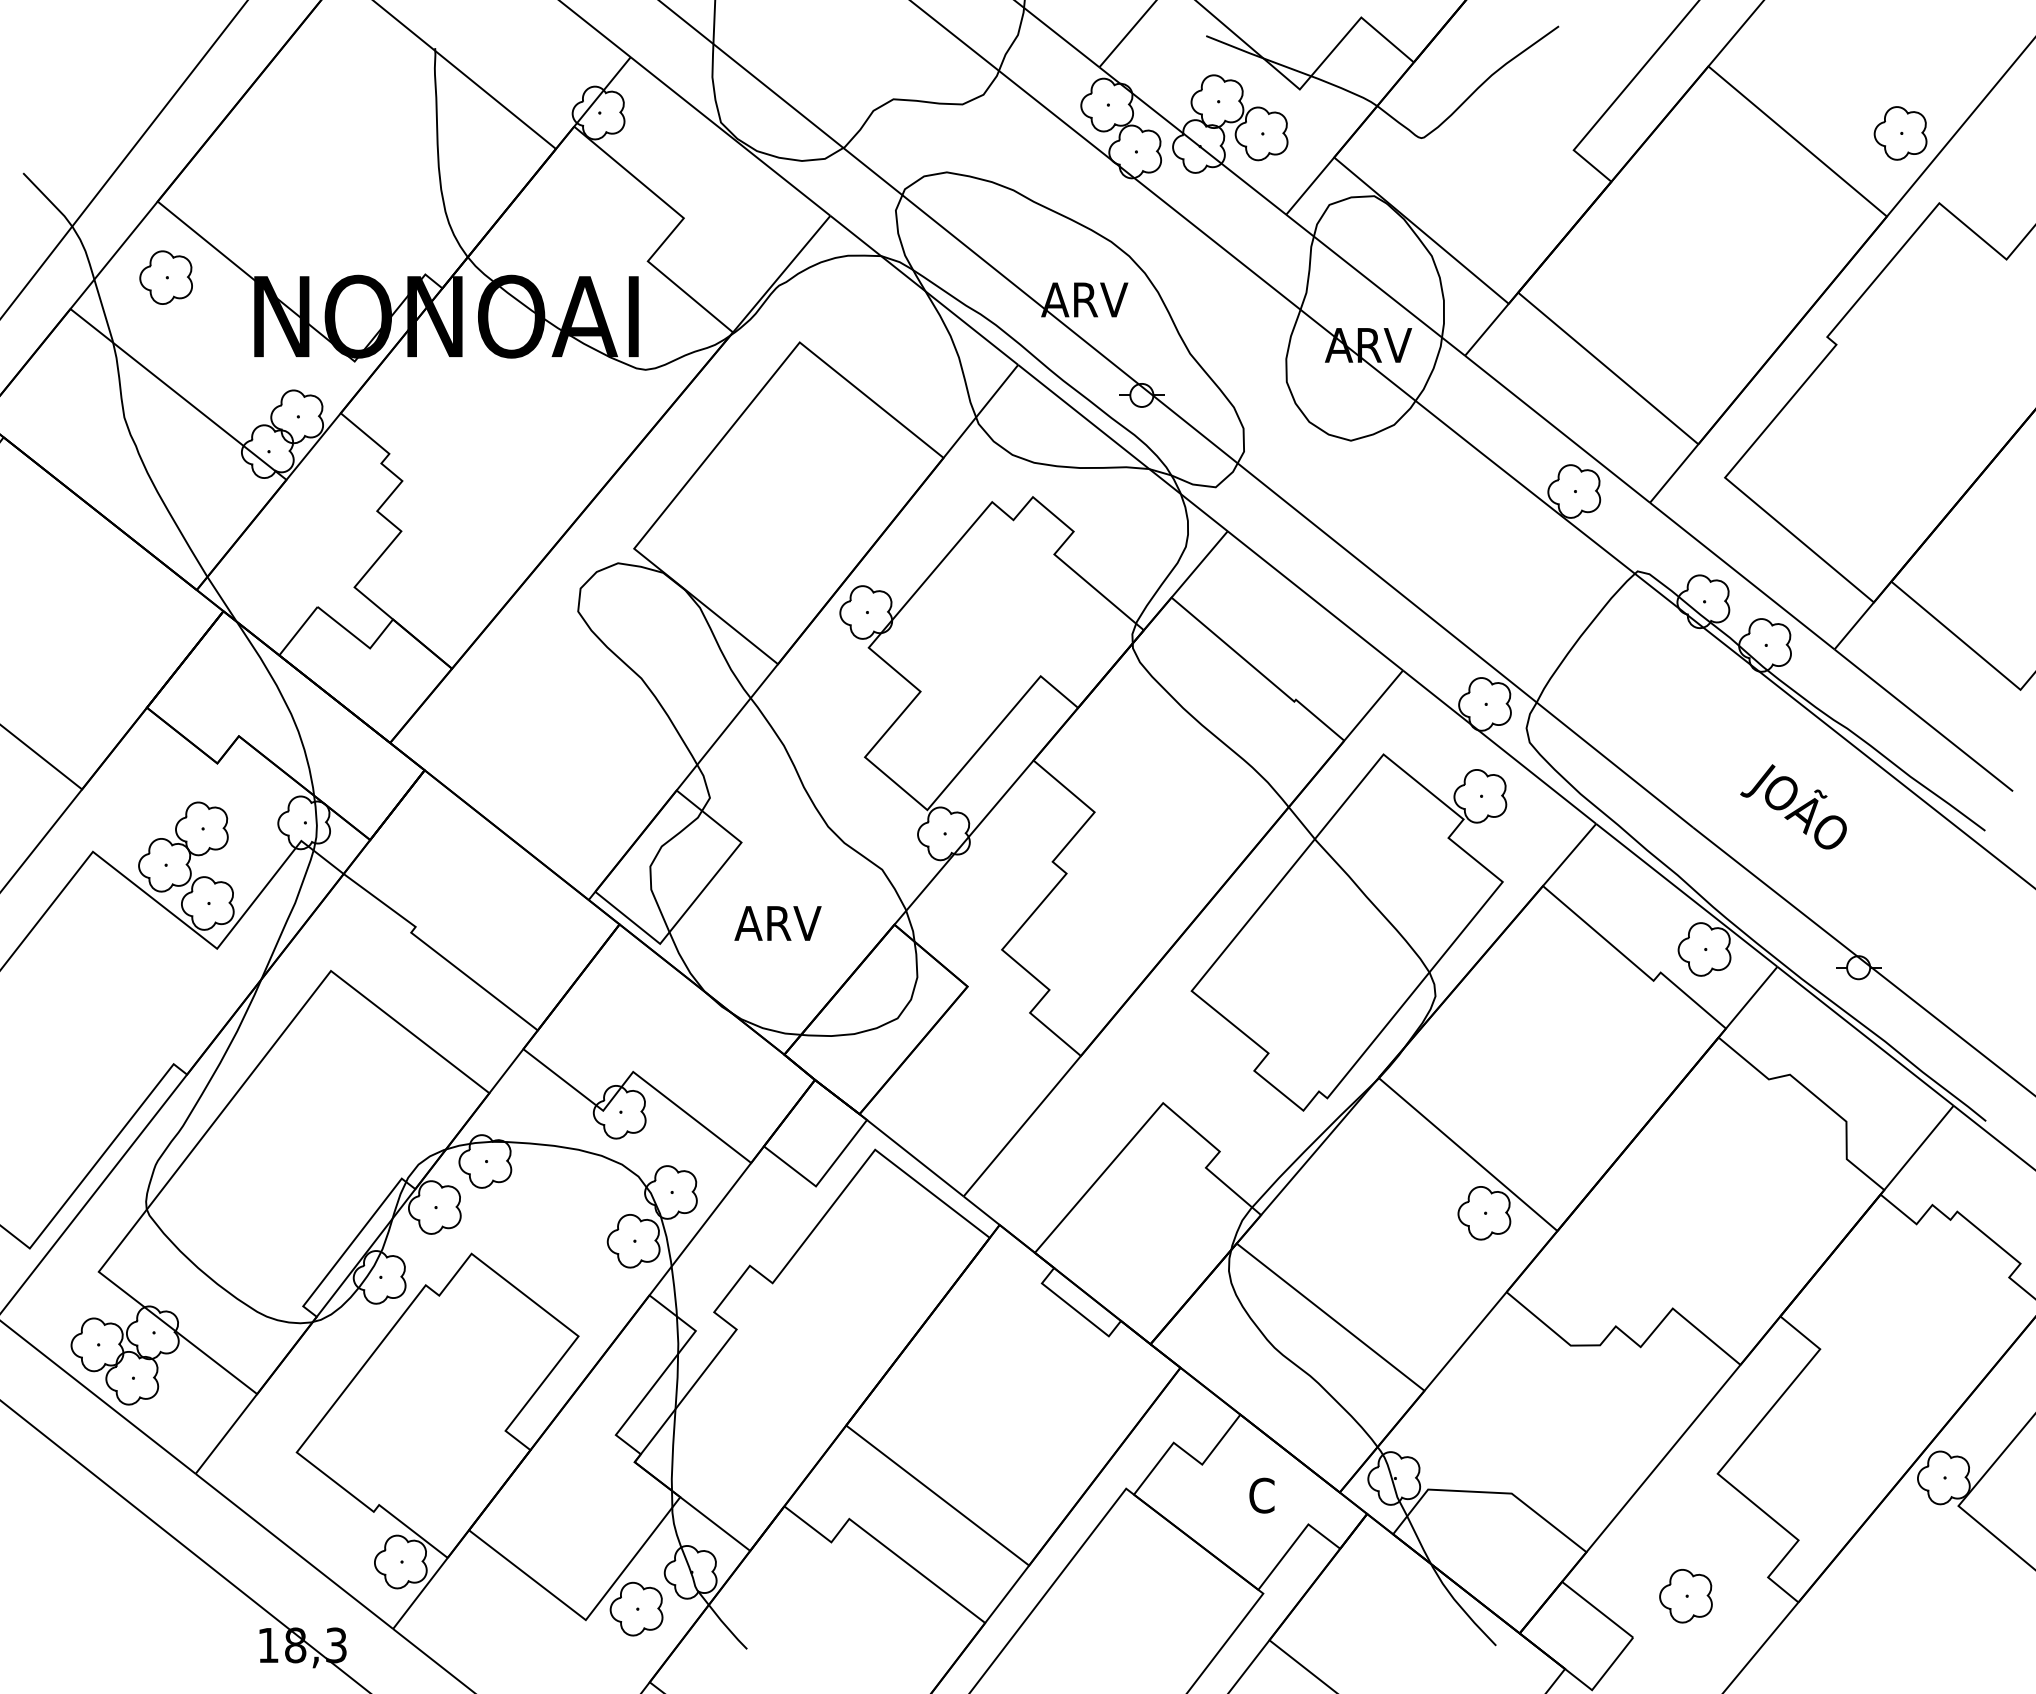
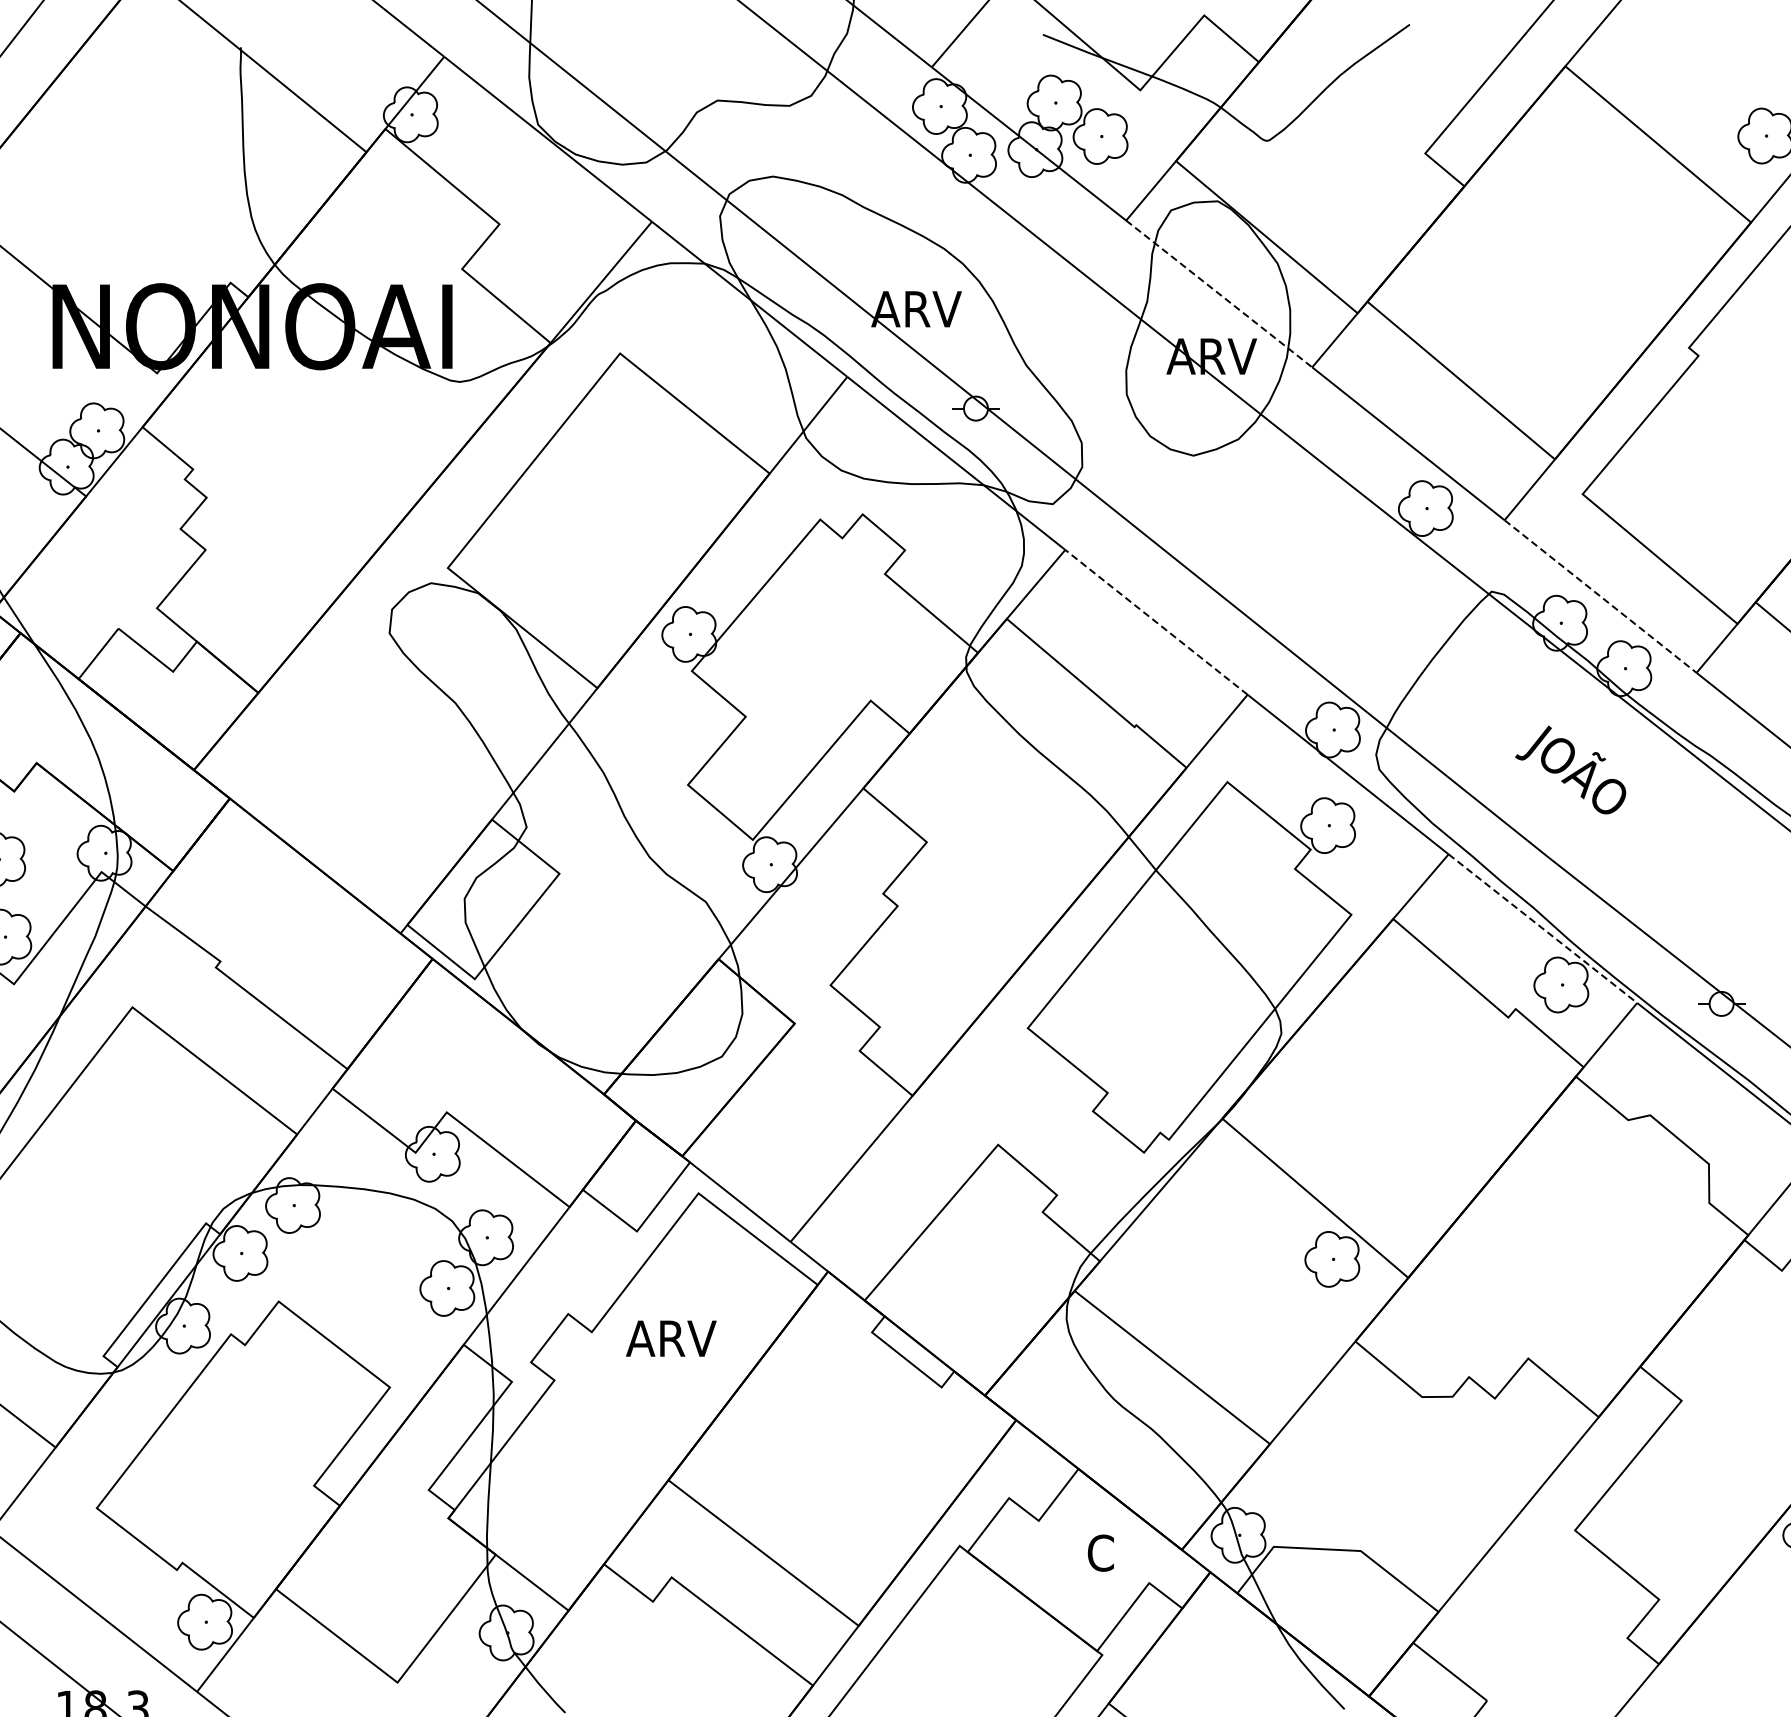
line: (1375, 285) -> (1219, 294), solid -> dashed
line: (1742, 576) -> (1600, 596), solid -> dashed
line: (1315, 600) -> (1156, 621), solid -> dashed
text: (1793, 806) -> (1570, 769), moved
line: (1687, 895) -> (1543, 928), solid -> dashed
text: (777, 923) -> (670, 1338), moved
part: (1685, 1596) -> (1541, 1658), removed
part: (636, 1608) -> (450, 1670), removed

